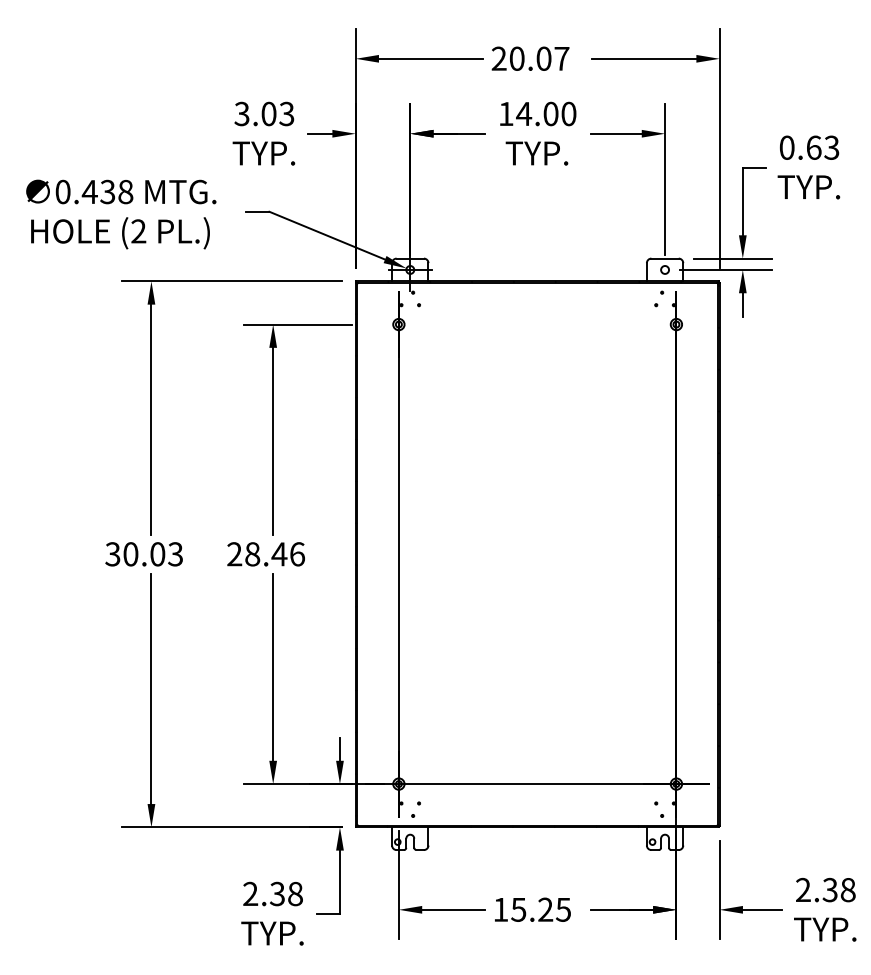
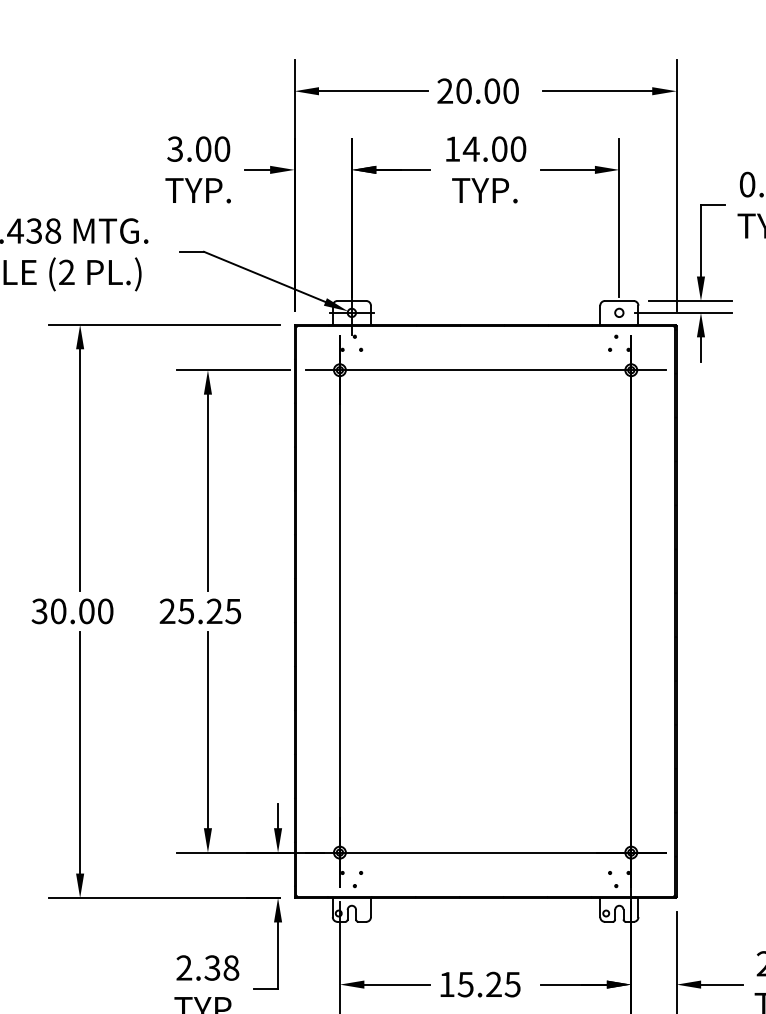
text: (561, 58) -> (510, 90), 20.07 -> 20.00
text: (286, 113) -> (221, 148), 3.03 -> 3.00
line: (537, 324) -> (485, 370), added
text: (175, 554) -> (105, 611), 30.03 -> 30.00
text: (274, 554) -> (209, 611), 28.46 -> 25.25

